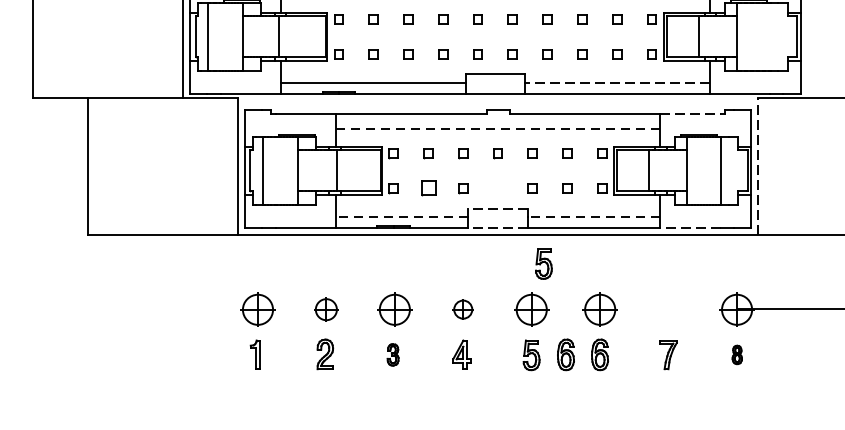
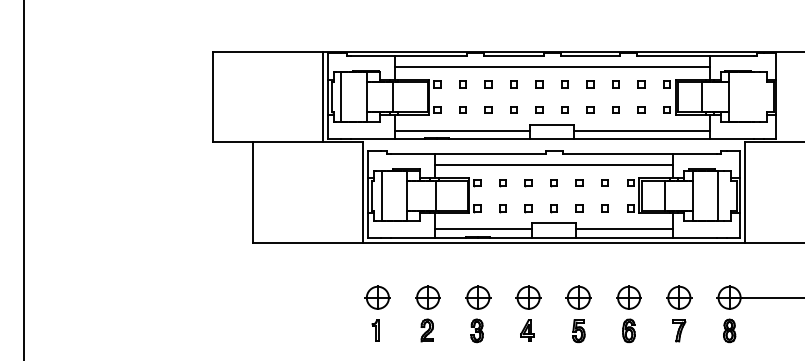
line: (617, 83) -> (641, 131), dashed -> solid
line: (690, 114) -> (695, 154), dashed -> solid
line: (498, 129) -> (554, 165), dashed -> solid
line: (758, 164) -> (745, 191), dashed -> solid
part: (427, 188) -> (502, 208), size x0.62
part: (497, 188) -> (553, 208), added
line: (498, 208) -> (554, 223), dashed -> solid
line: (401, 216) -> (483, 229), dashed -> solid
line: (593, 216) -> (624, 229), dashed -> solid
line: (498, 227) -> (554, 237), dashed -> solid
line: (689, 227) -> (694, 237), dashed -> solid
part: (543, 264) -> (587, 264), removed
part: (325, 309) -> (427, 297), size x1.43
part: (463, 309) -> (528, 297), size x1.67
part: (668, 309) -> (679, 297), added
part: (392, 354) -> (476, 330), size x1.43
part: (565, 354) -> (603, 330), removed
part: (736, 354) -> (729, 330), size x1.67

